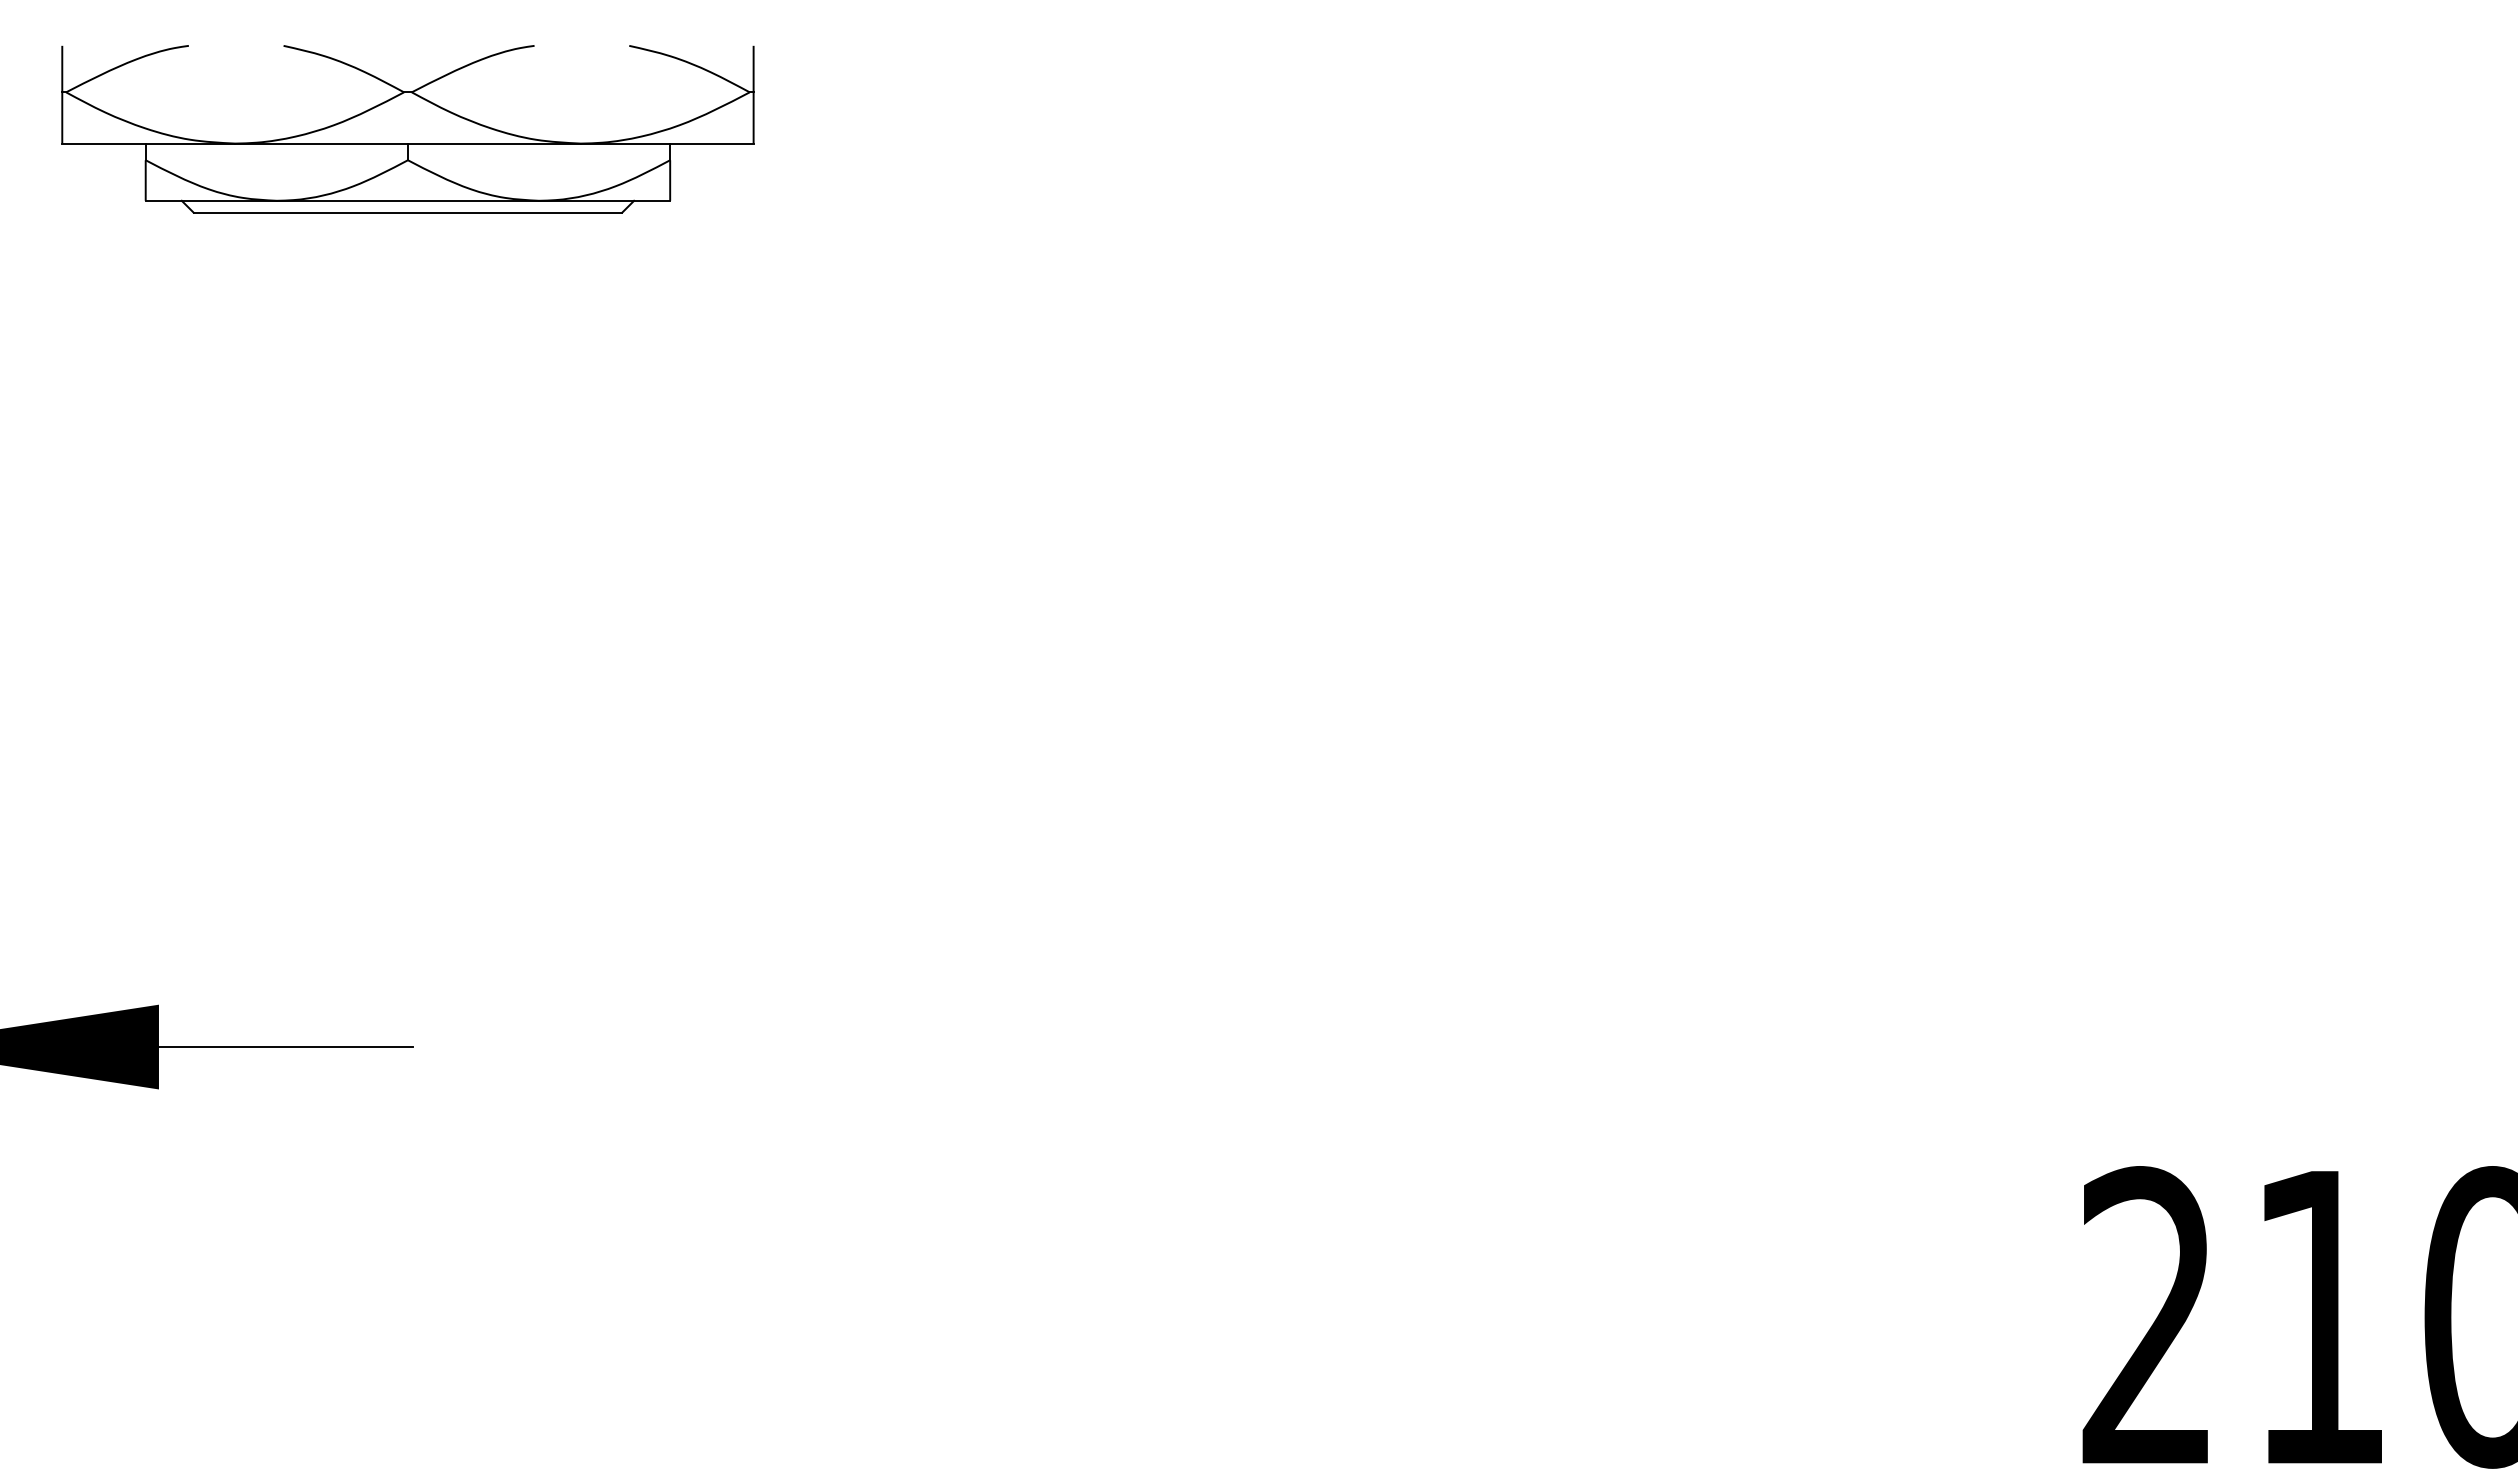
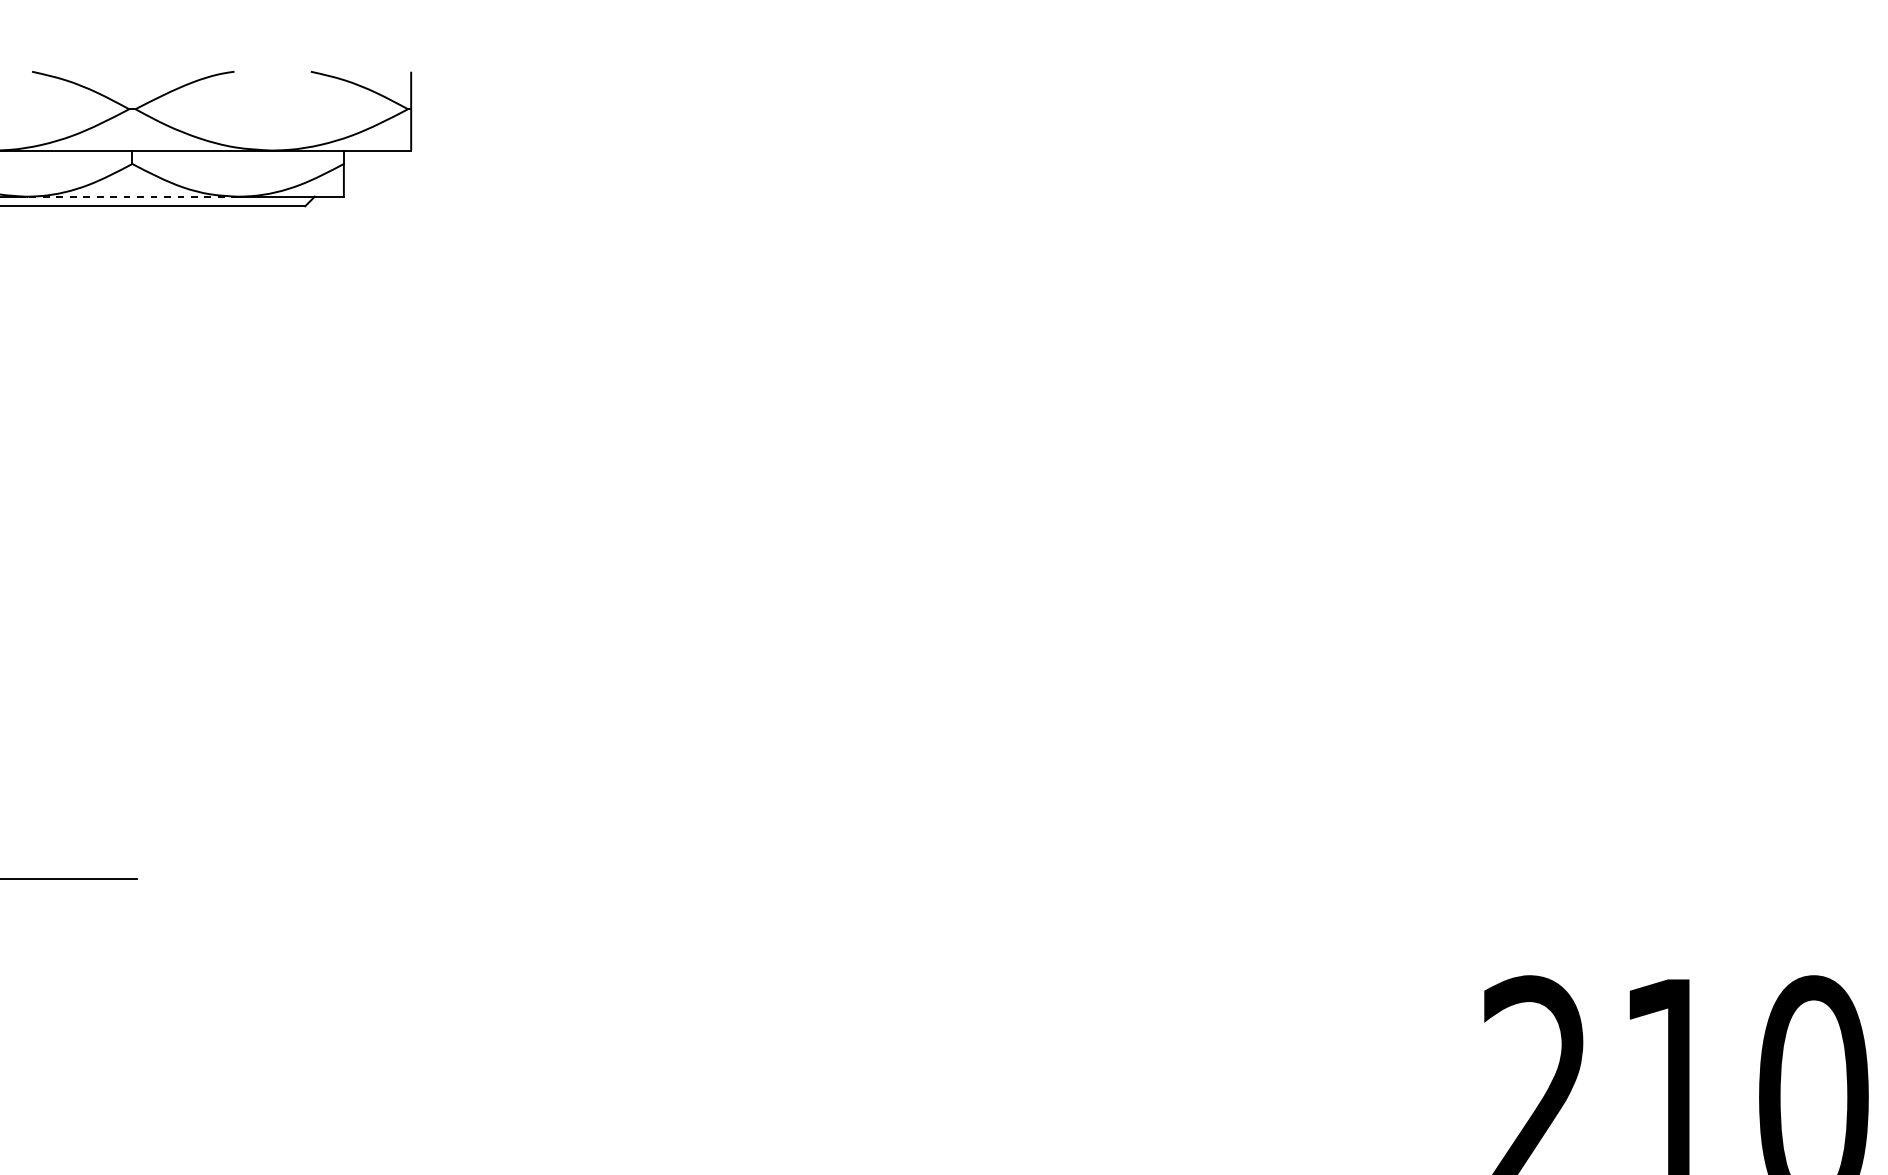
line: (407, 200) -> (132, 196), solid -> dashed

